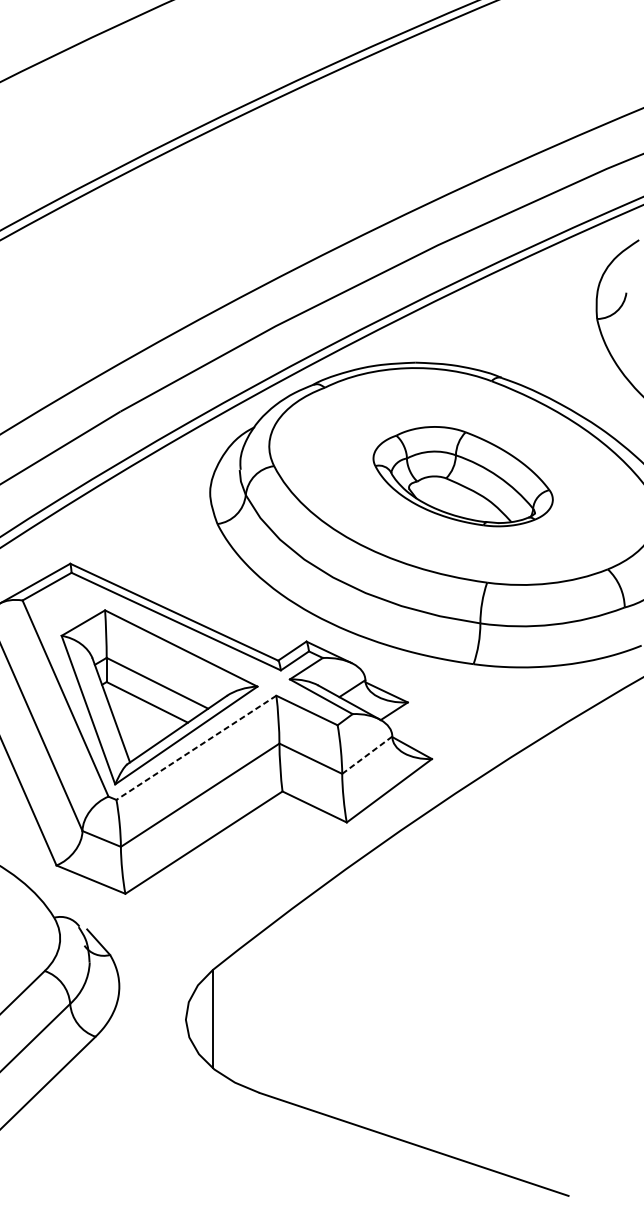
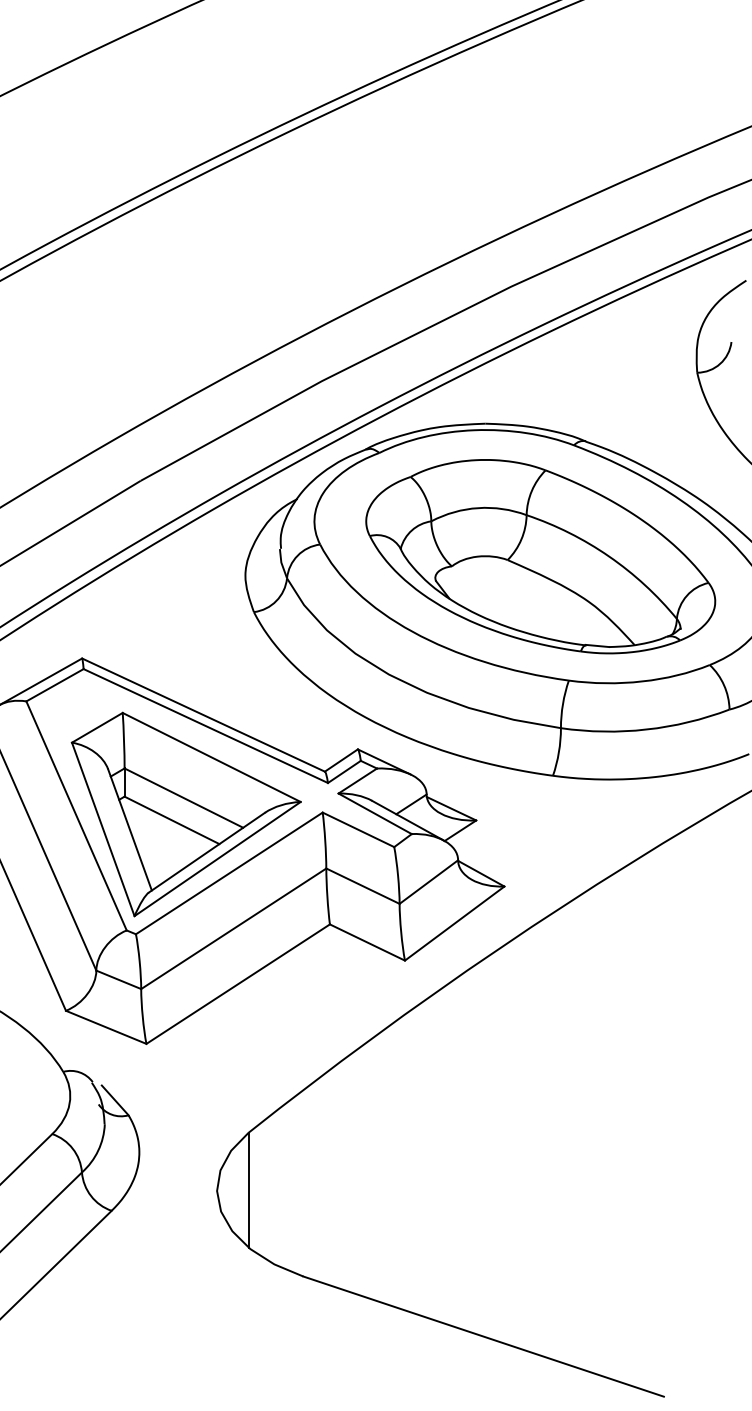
part: (462, 476) -> (540, 556), size x1.67
line: (195, 747) -> (228, 873), dashed -> solid
line: (366, 755) -> (428, 882), dashed -> solid

